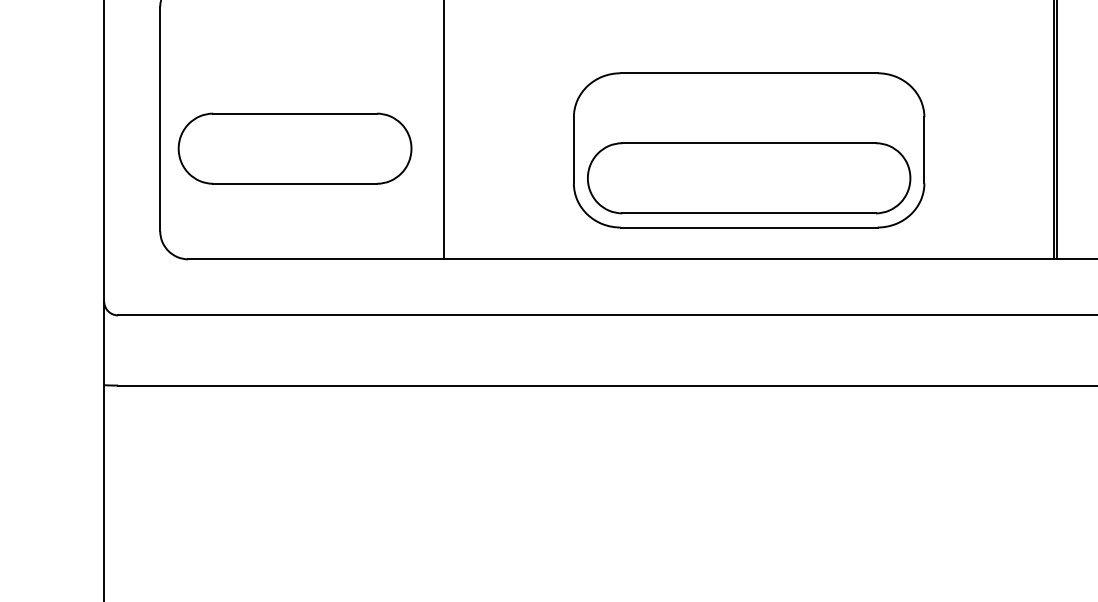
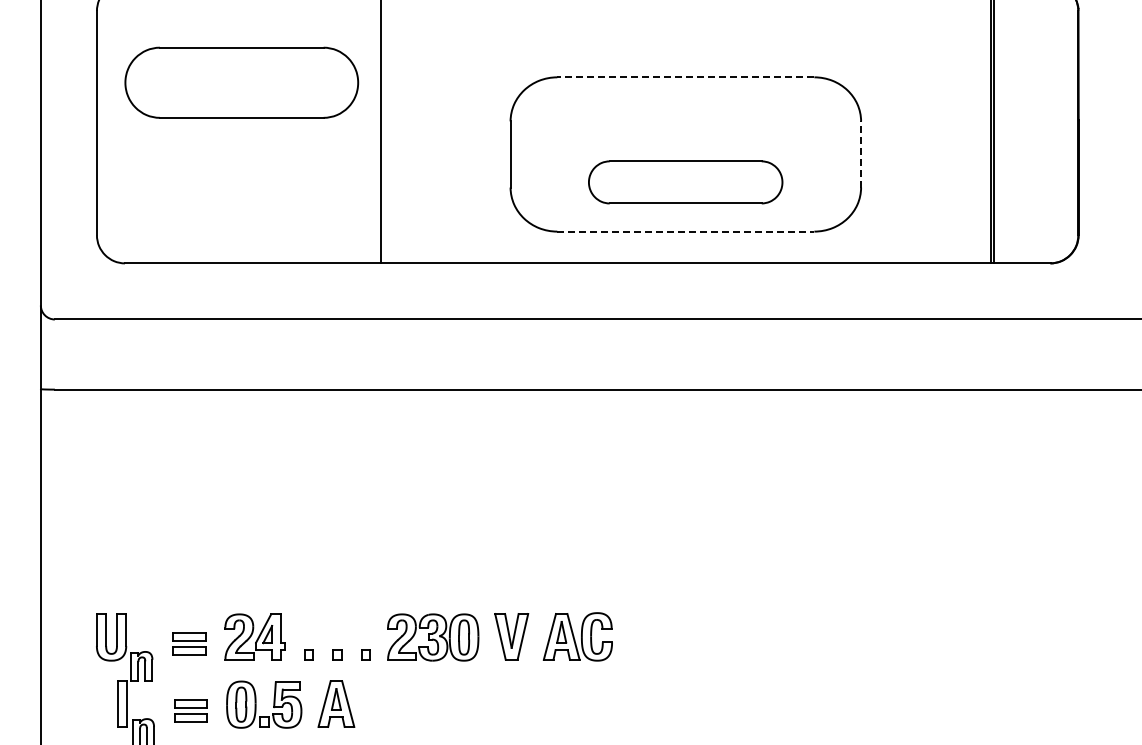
line: (748, 73) -> (685, 77), solid -> dashed
part: (294, 148) -> (241, 82), moved
line: (924, 149) -> (861, 153), solid -> dashed
part: (748, 178) -> (685, 182), size x0.6
line: (748, 227) -> (685, 231), solid -> dashed

